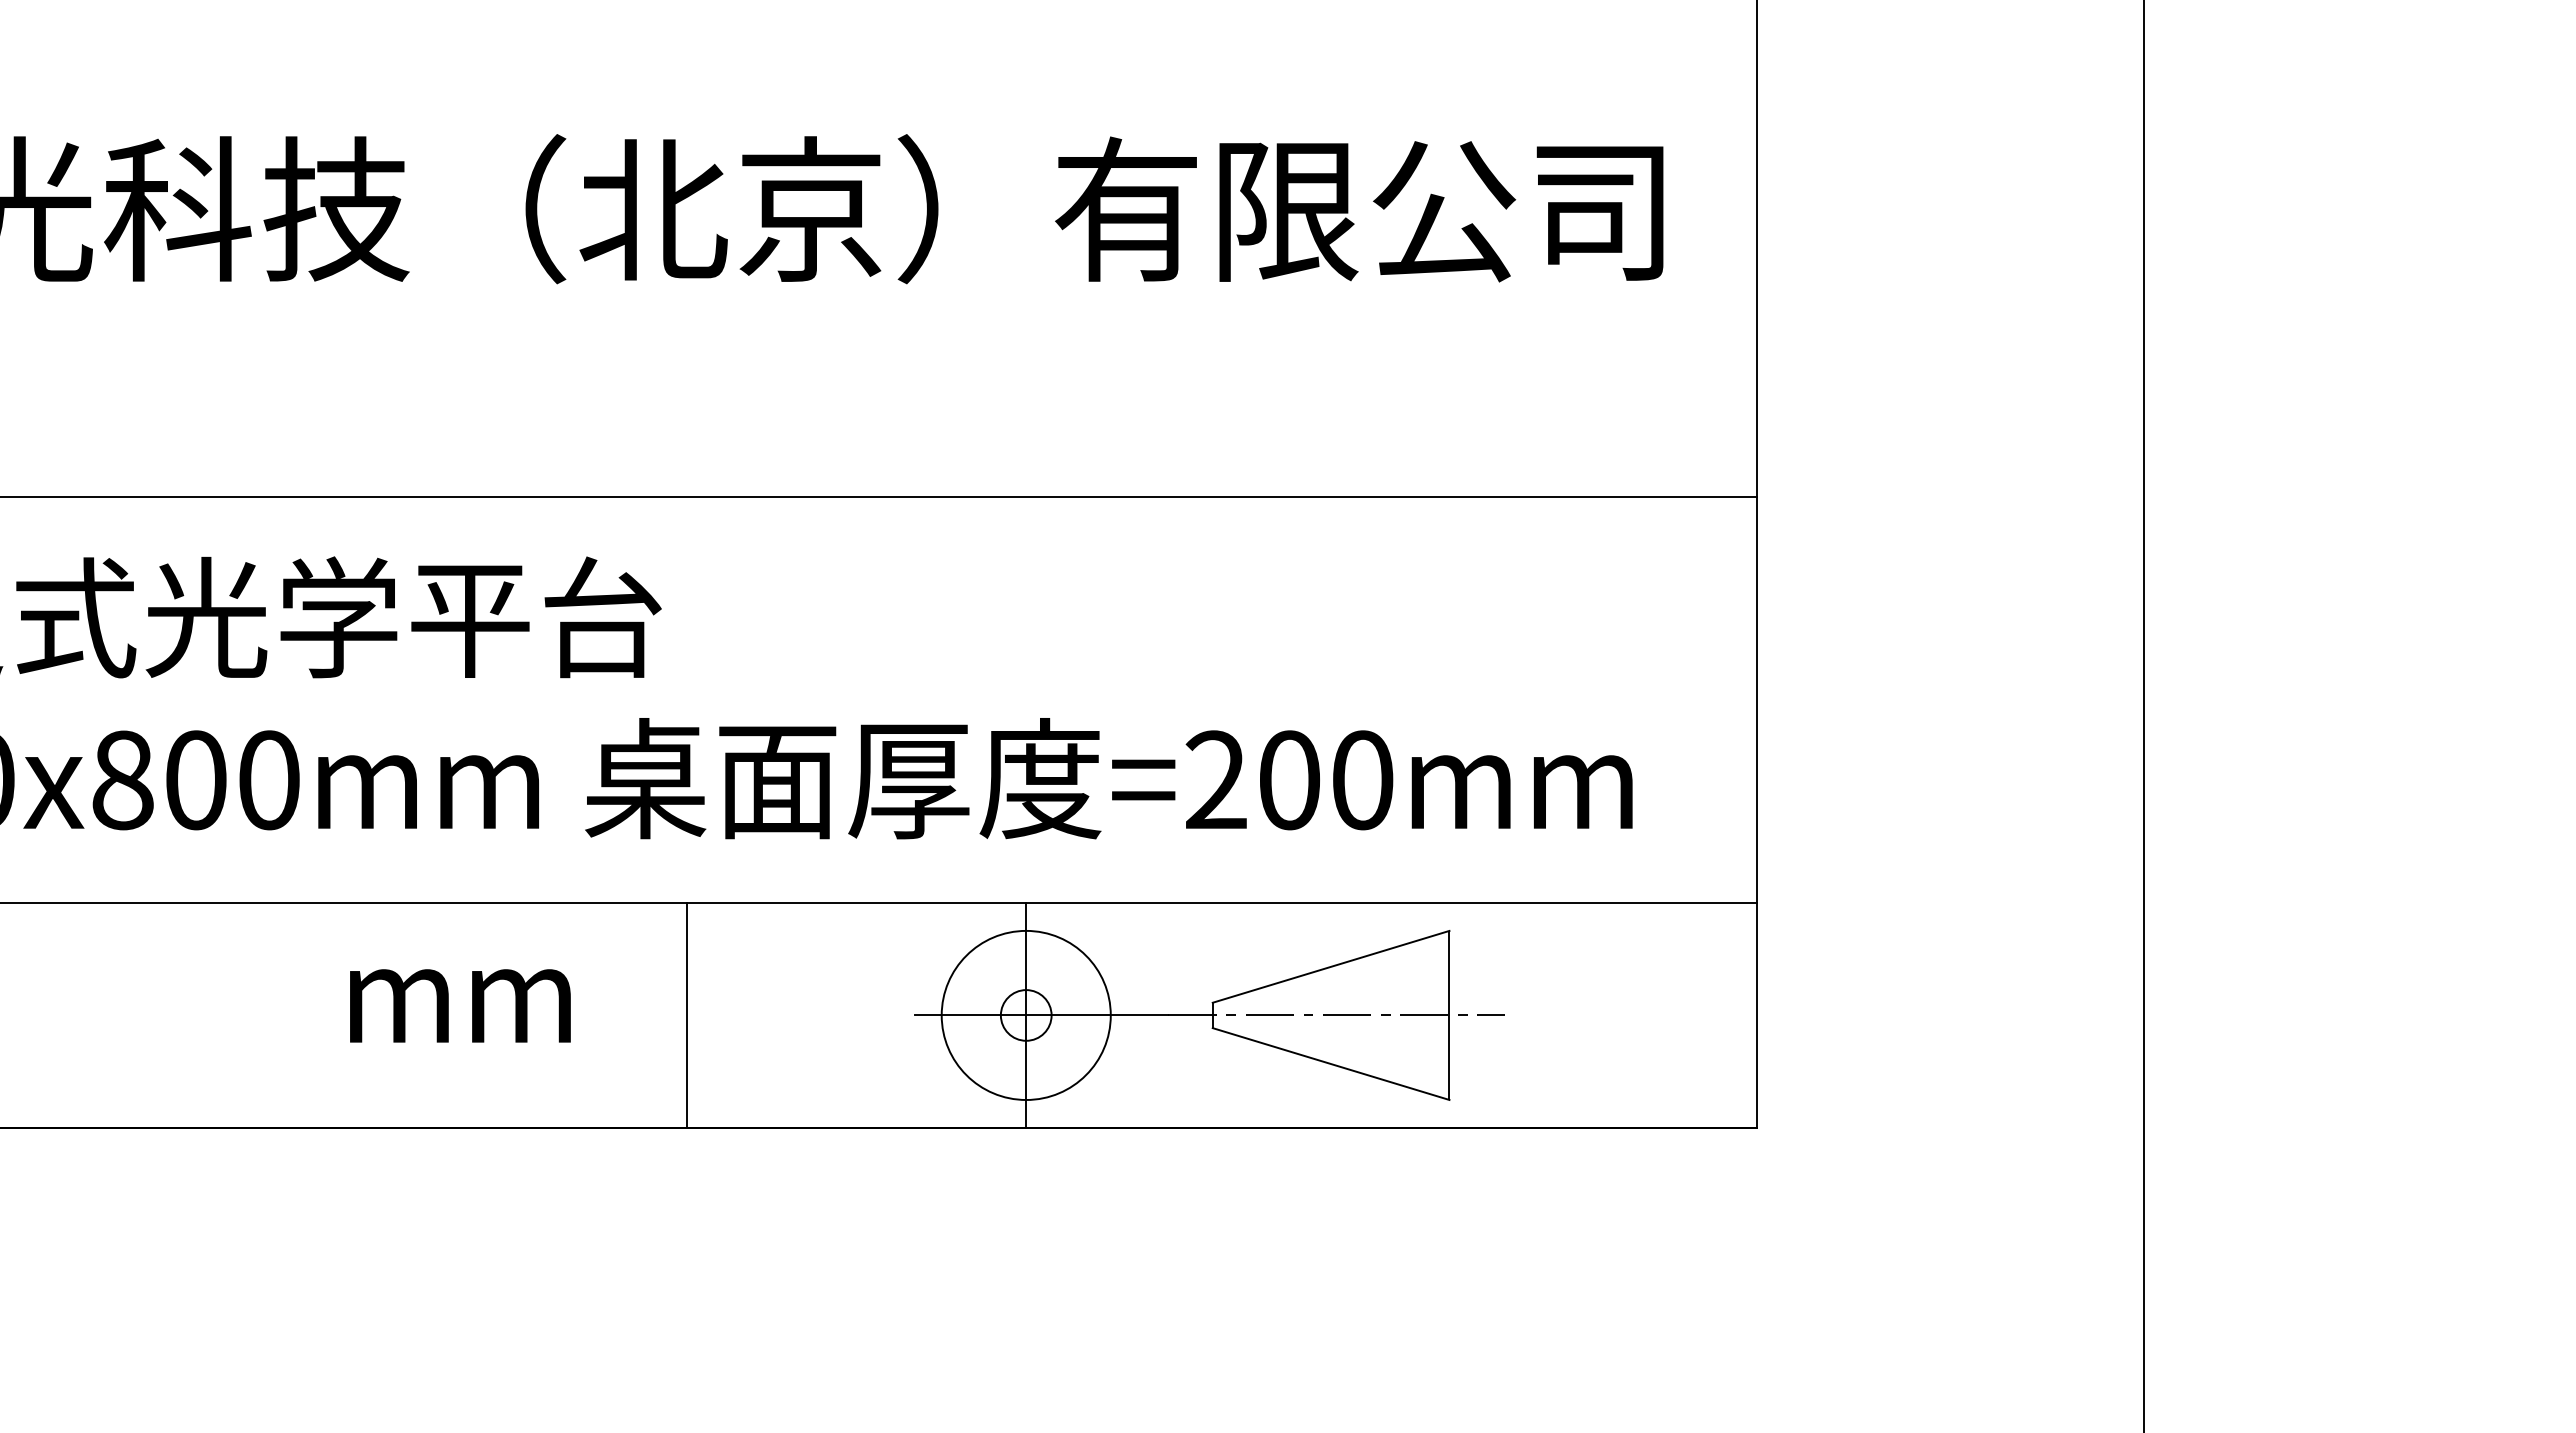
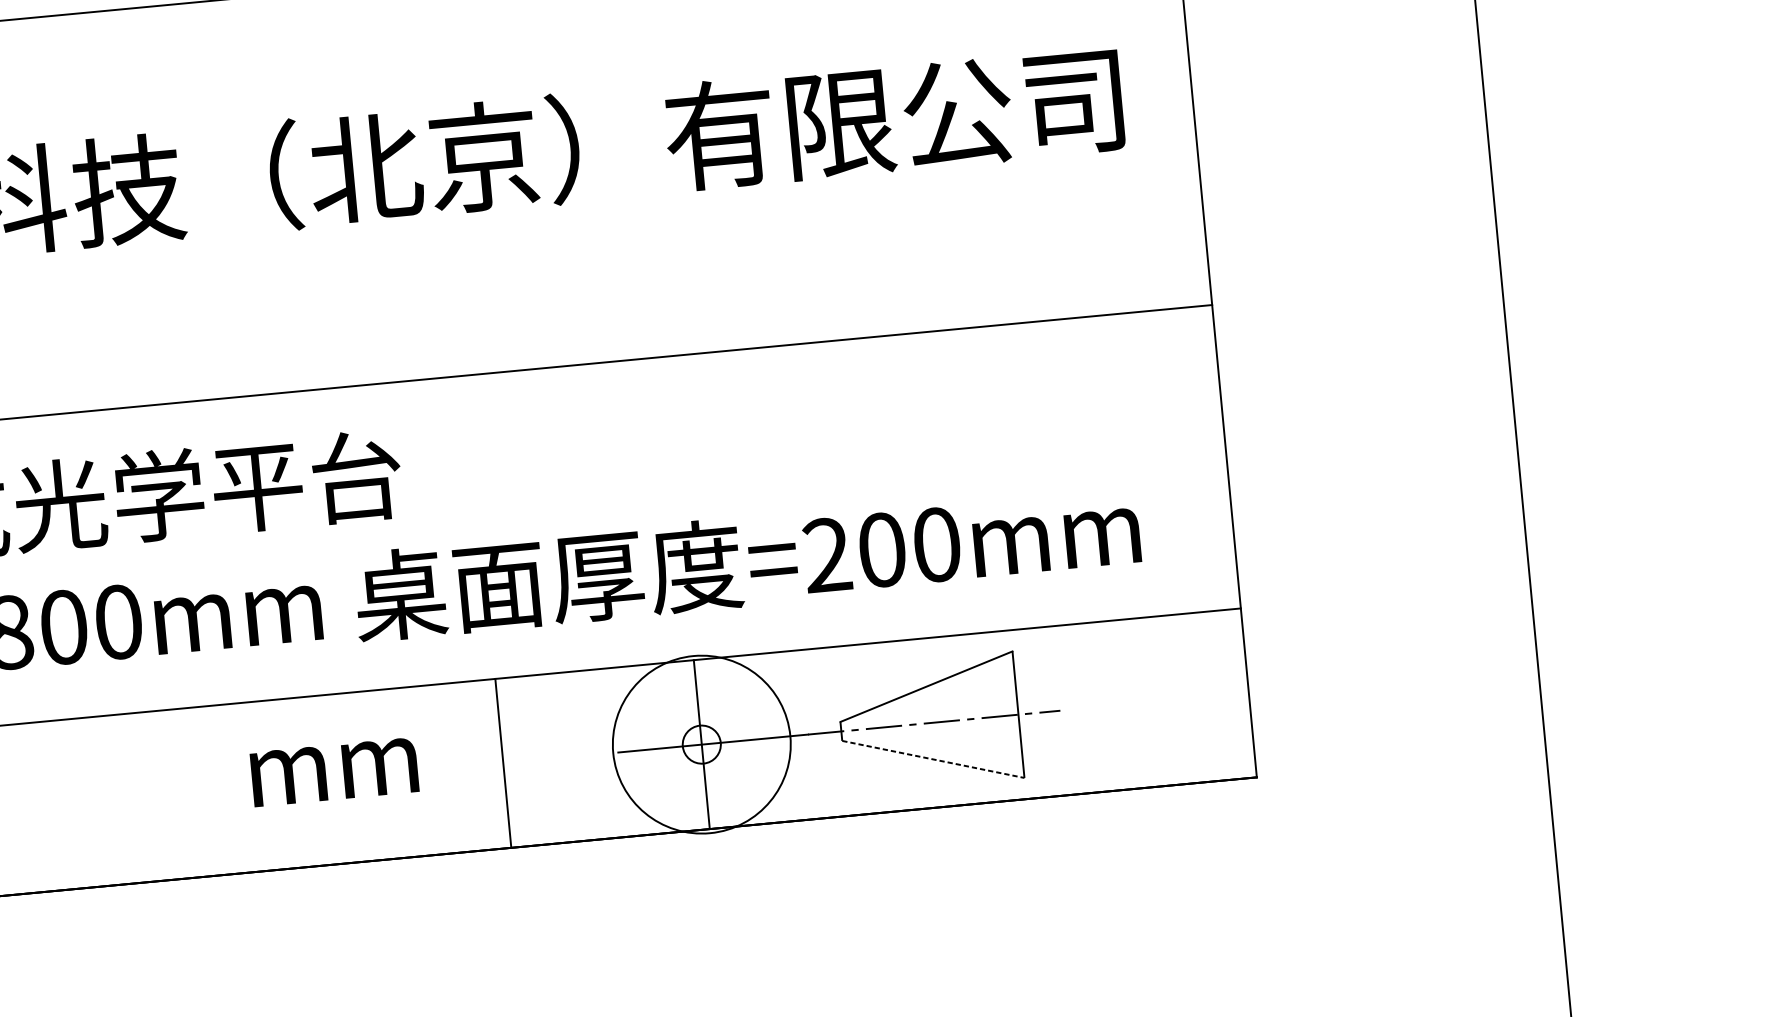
text: (460, 1005) -> (334, 771), moved
circle: (1025, 1014) -> (701, 743), size x1.4
line: (686, 1015) -> (502, 763), moved
line: (1331, 1064) -> (933, 759), solid -> dashed

